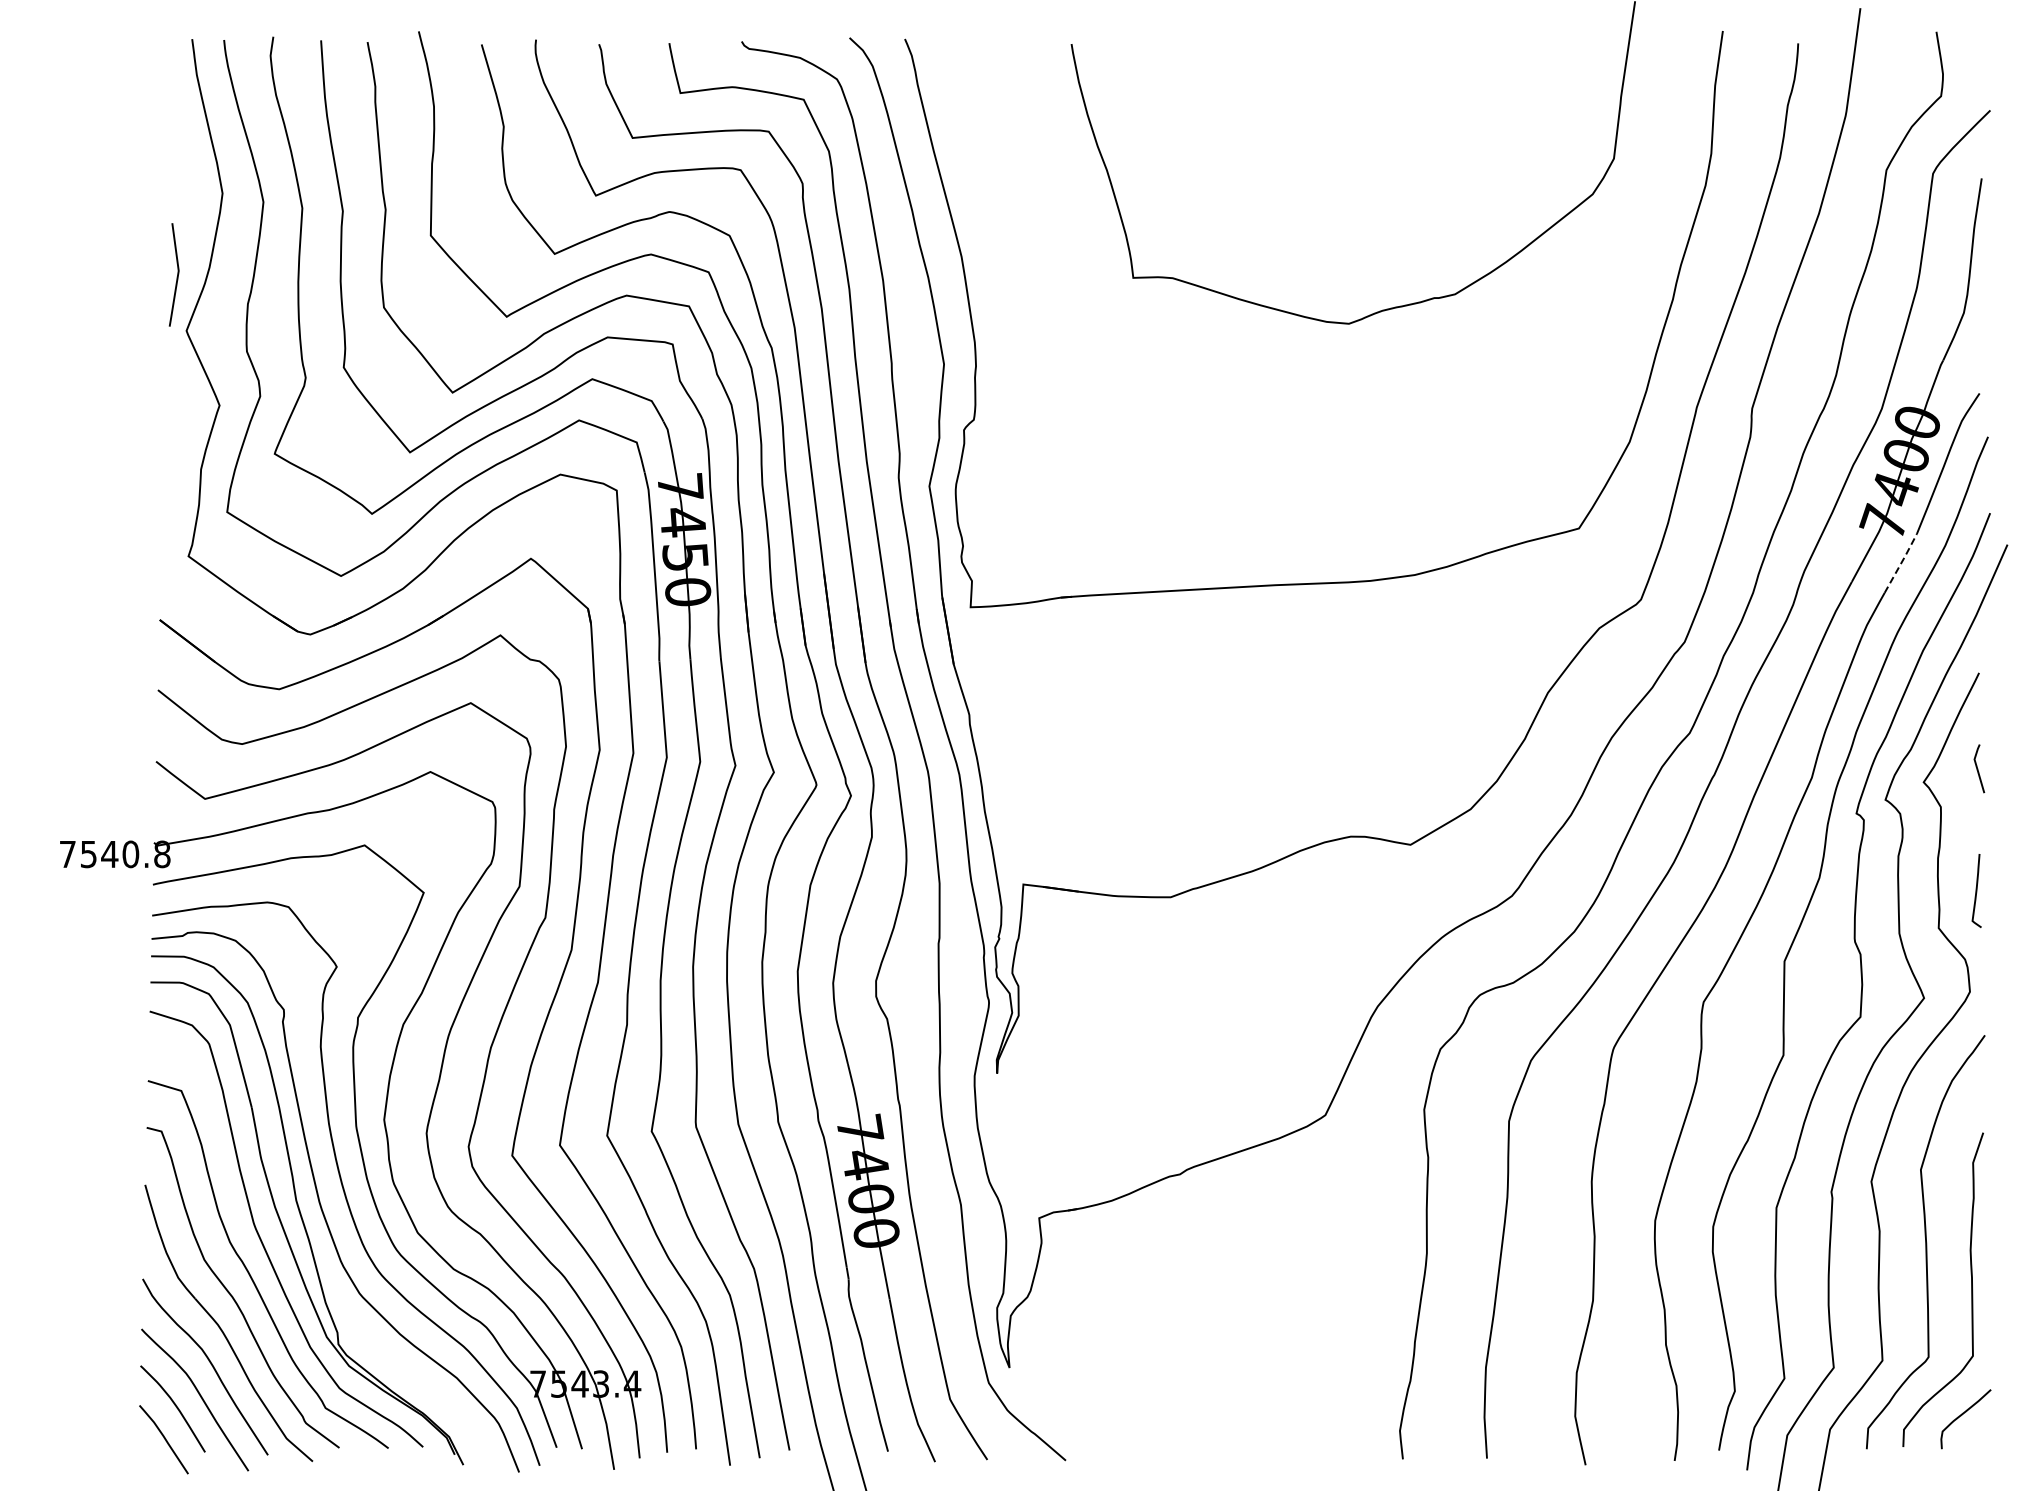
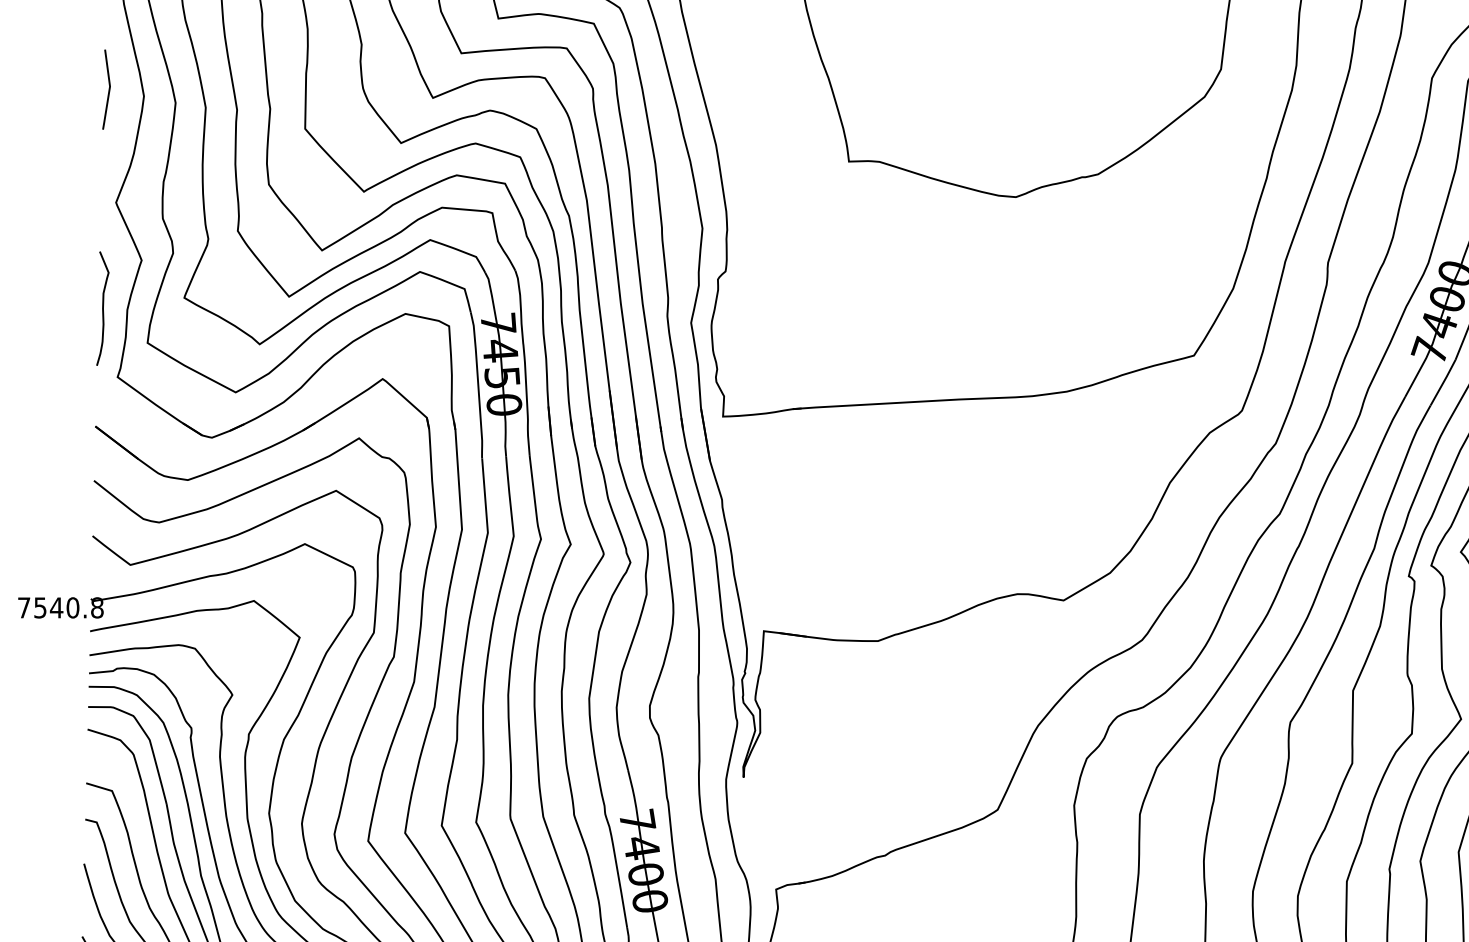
line: (176, 276) -> (108, 90), moved
curve: (169, 467) -> (102, 308), added
line: (1902, 561) -> (1444, 381), dashed -> solid

